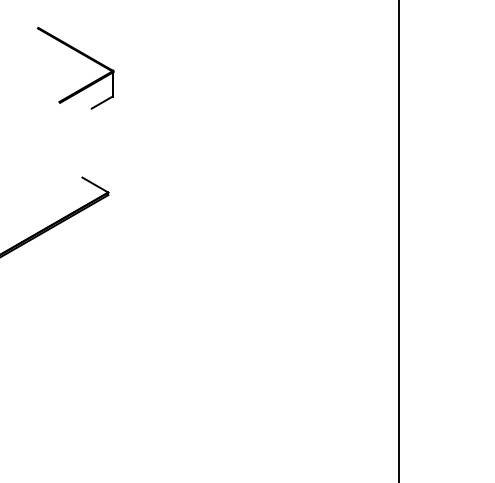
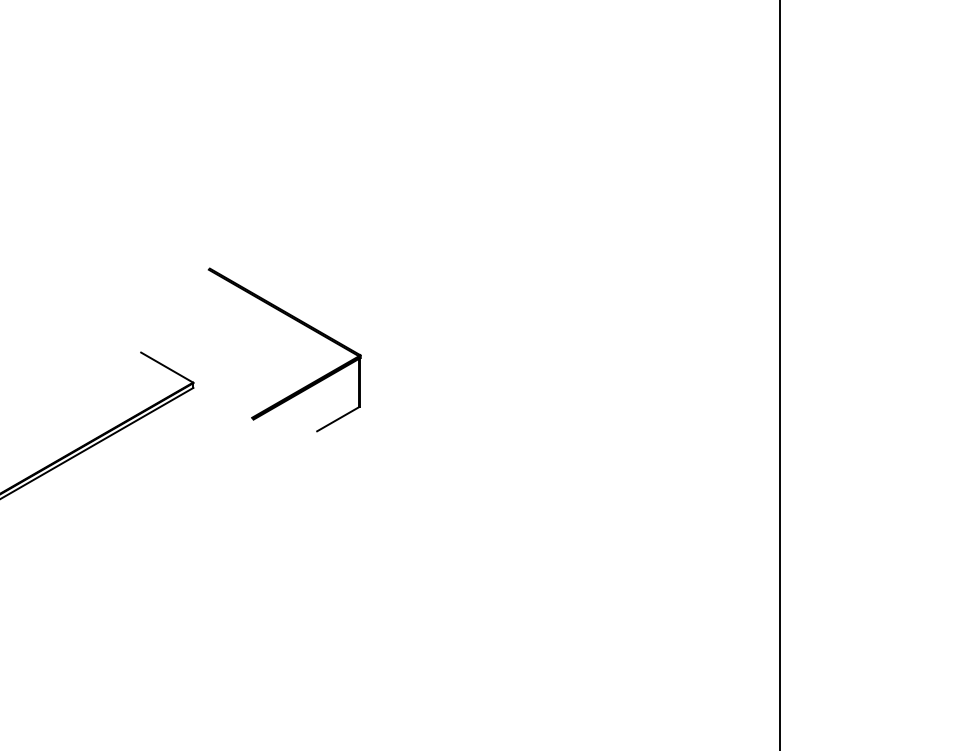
part: (82, 55) -> (298, 324), moved

